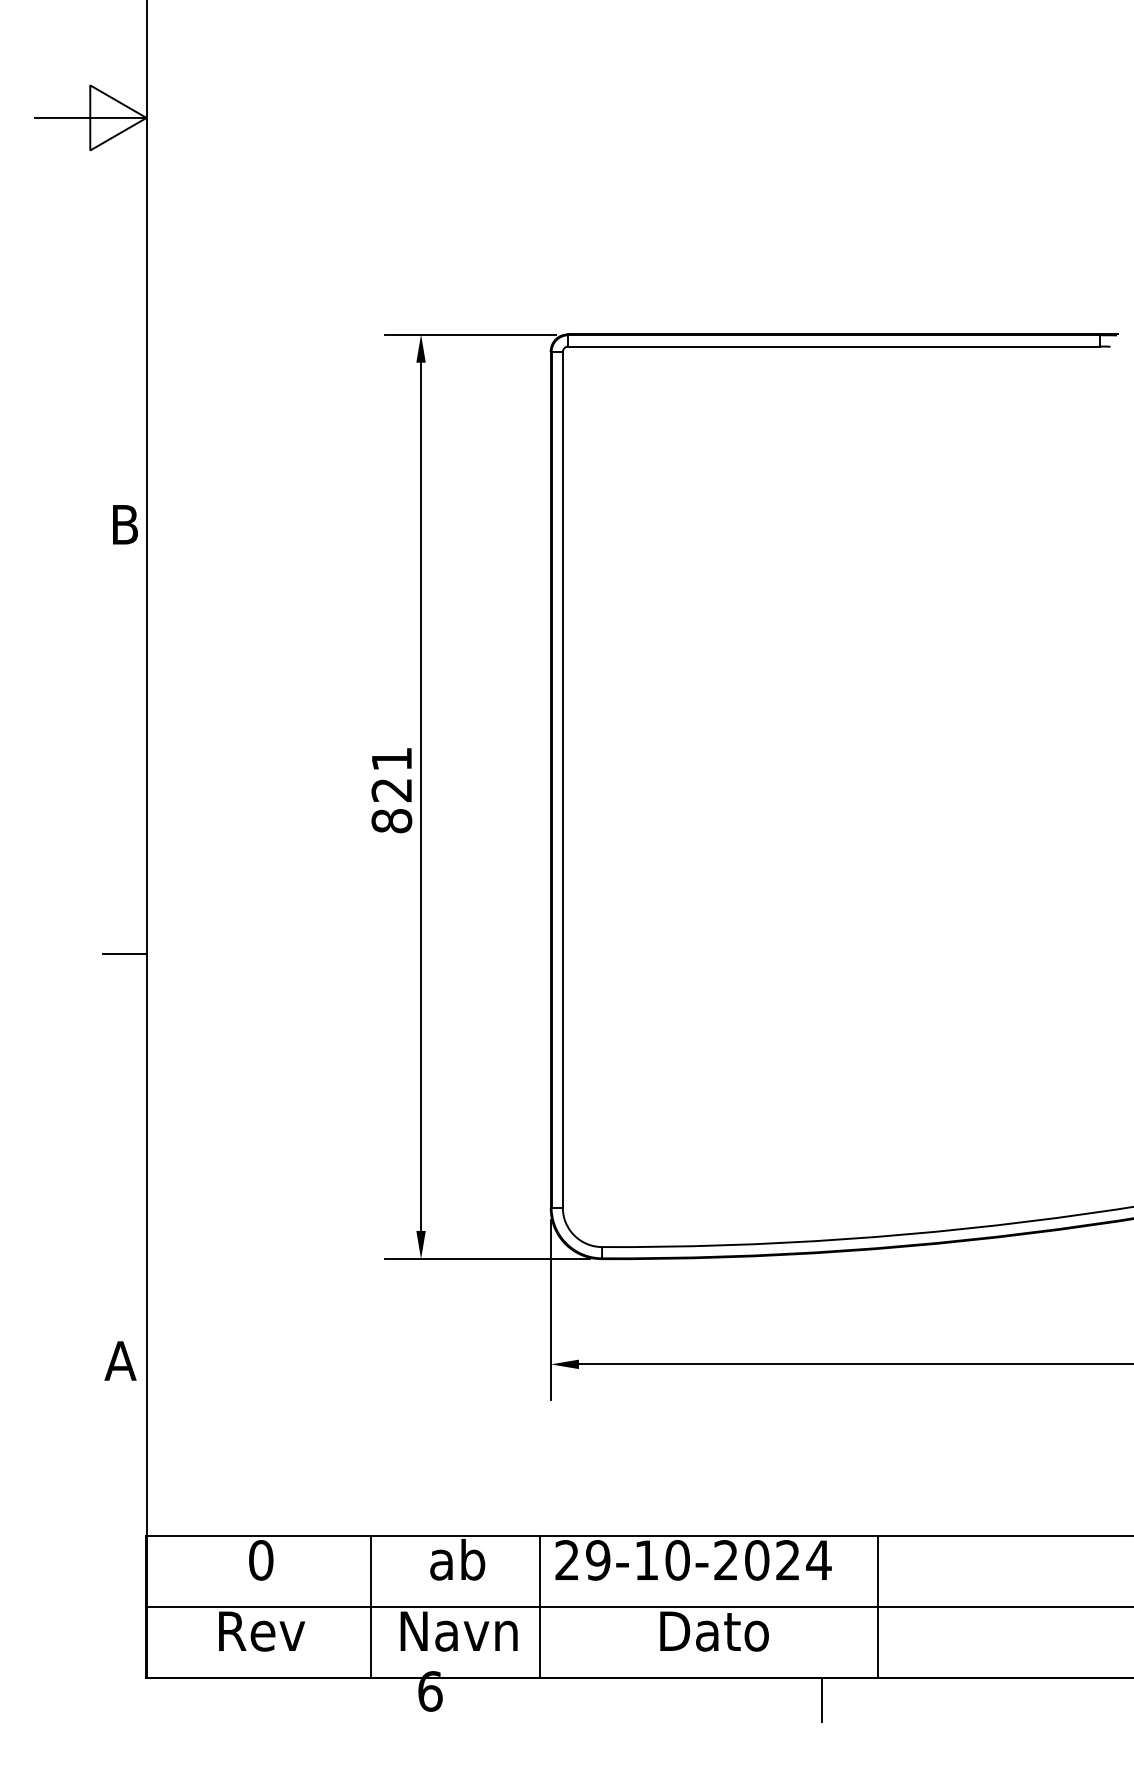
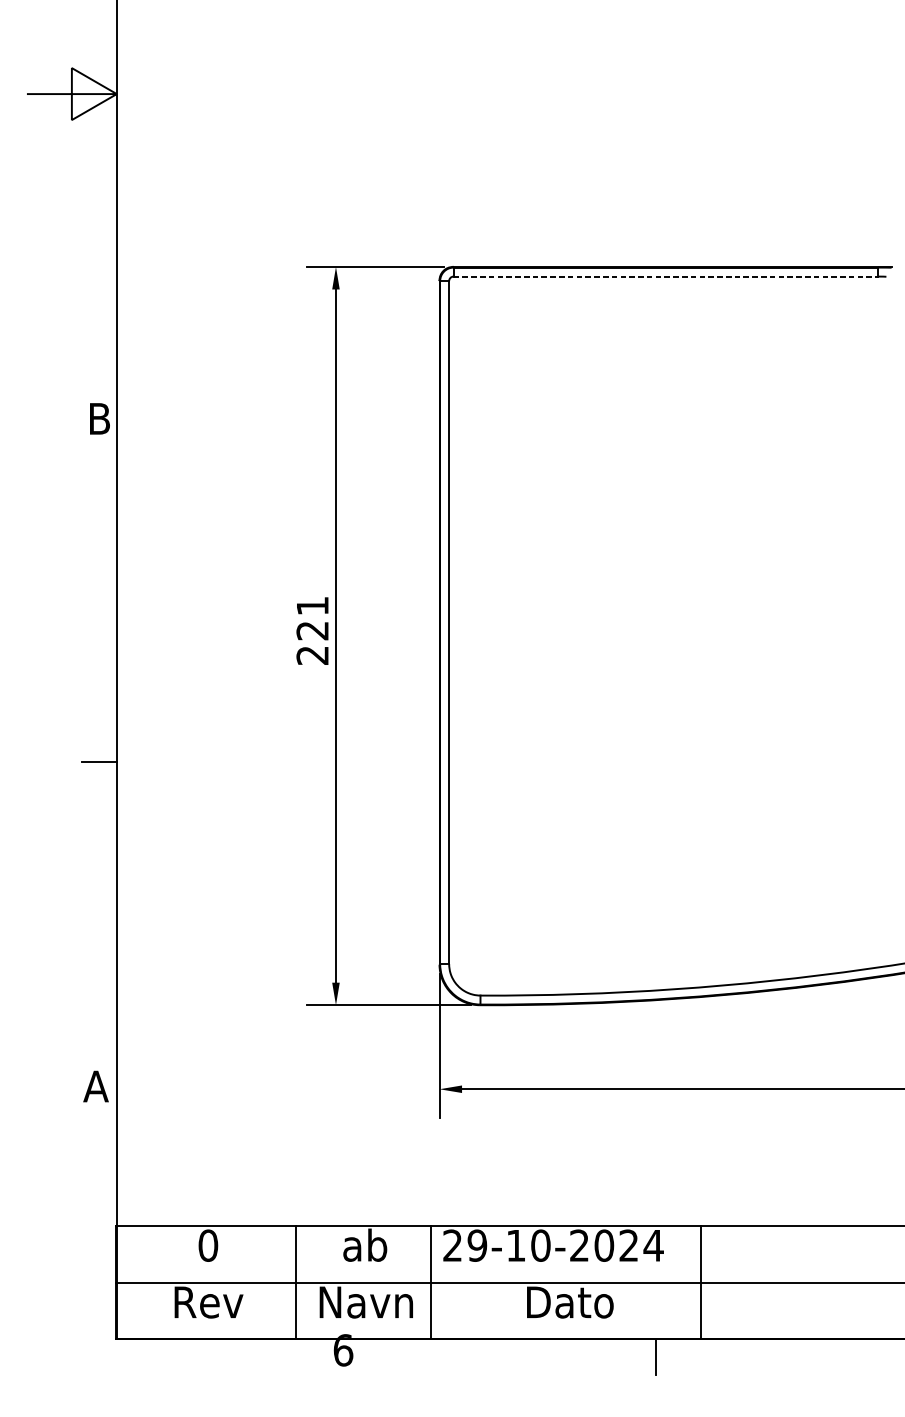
line: (834, 346) -> (666, 276), solid -> dashed
text: (391, 821) -> (312, 655), 821 -> 221

